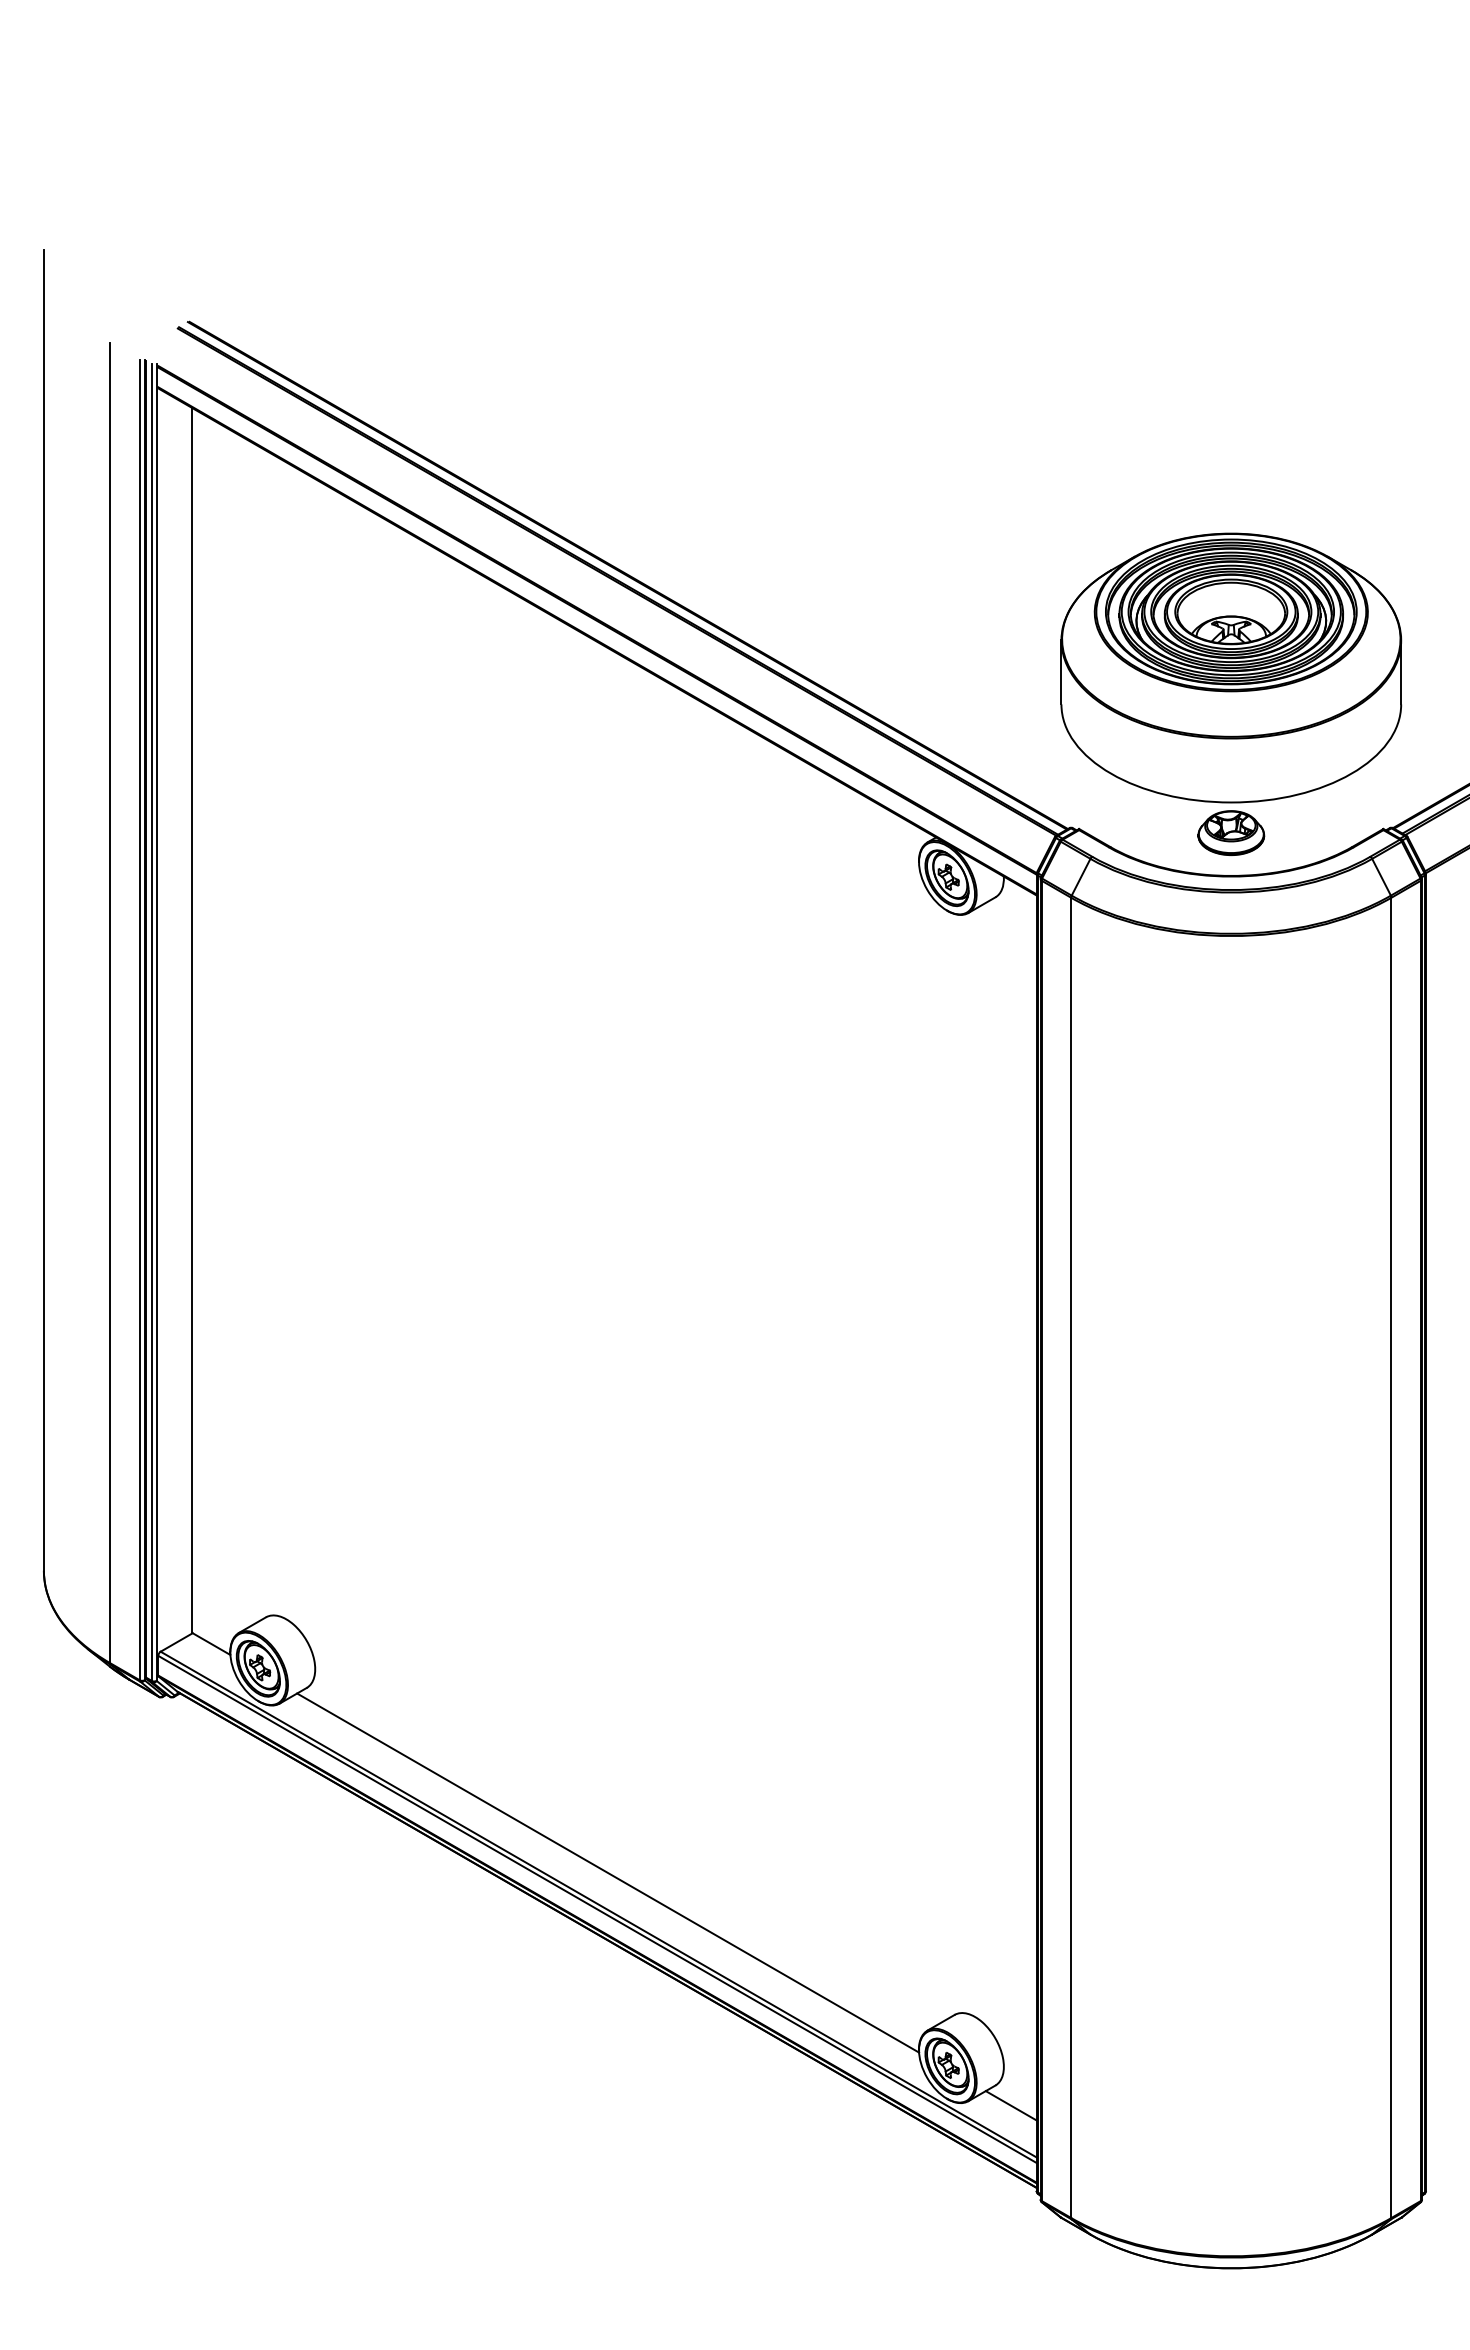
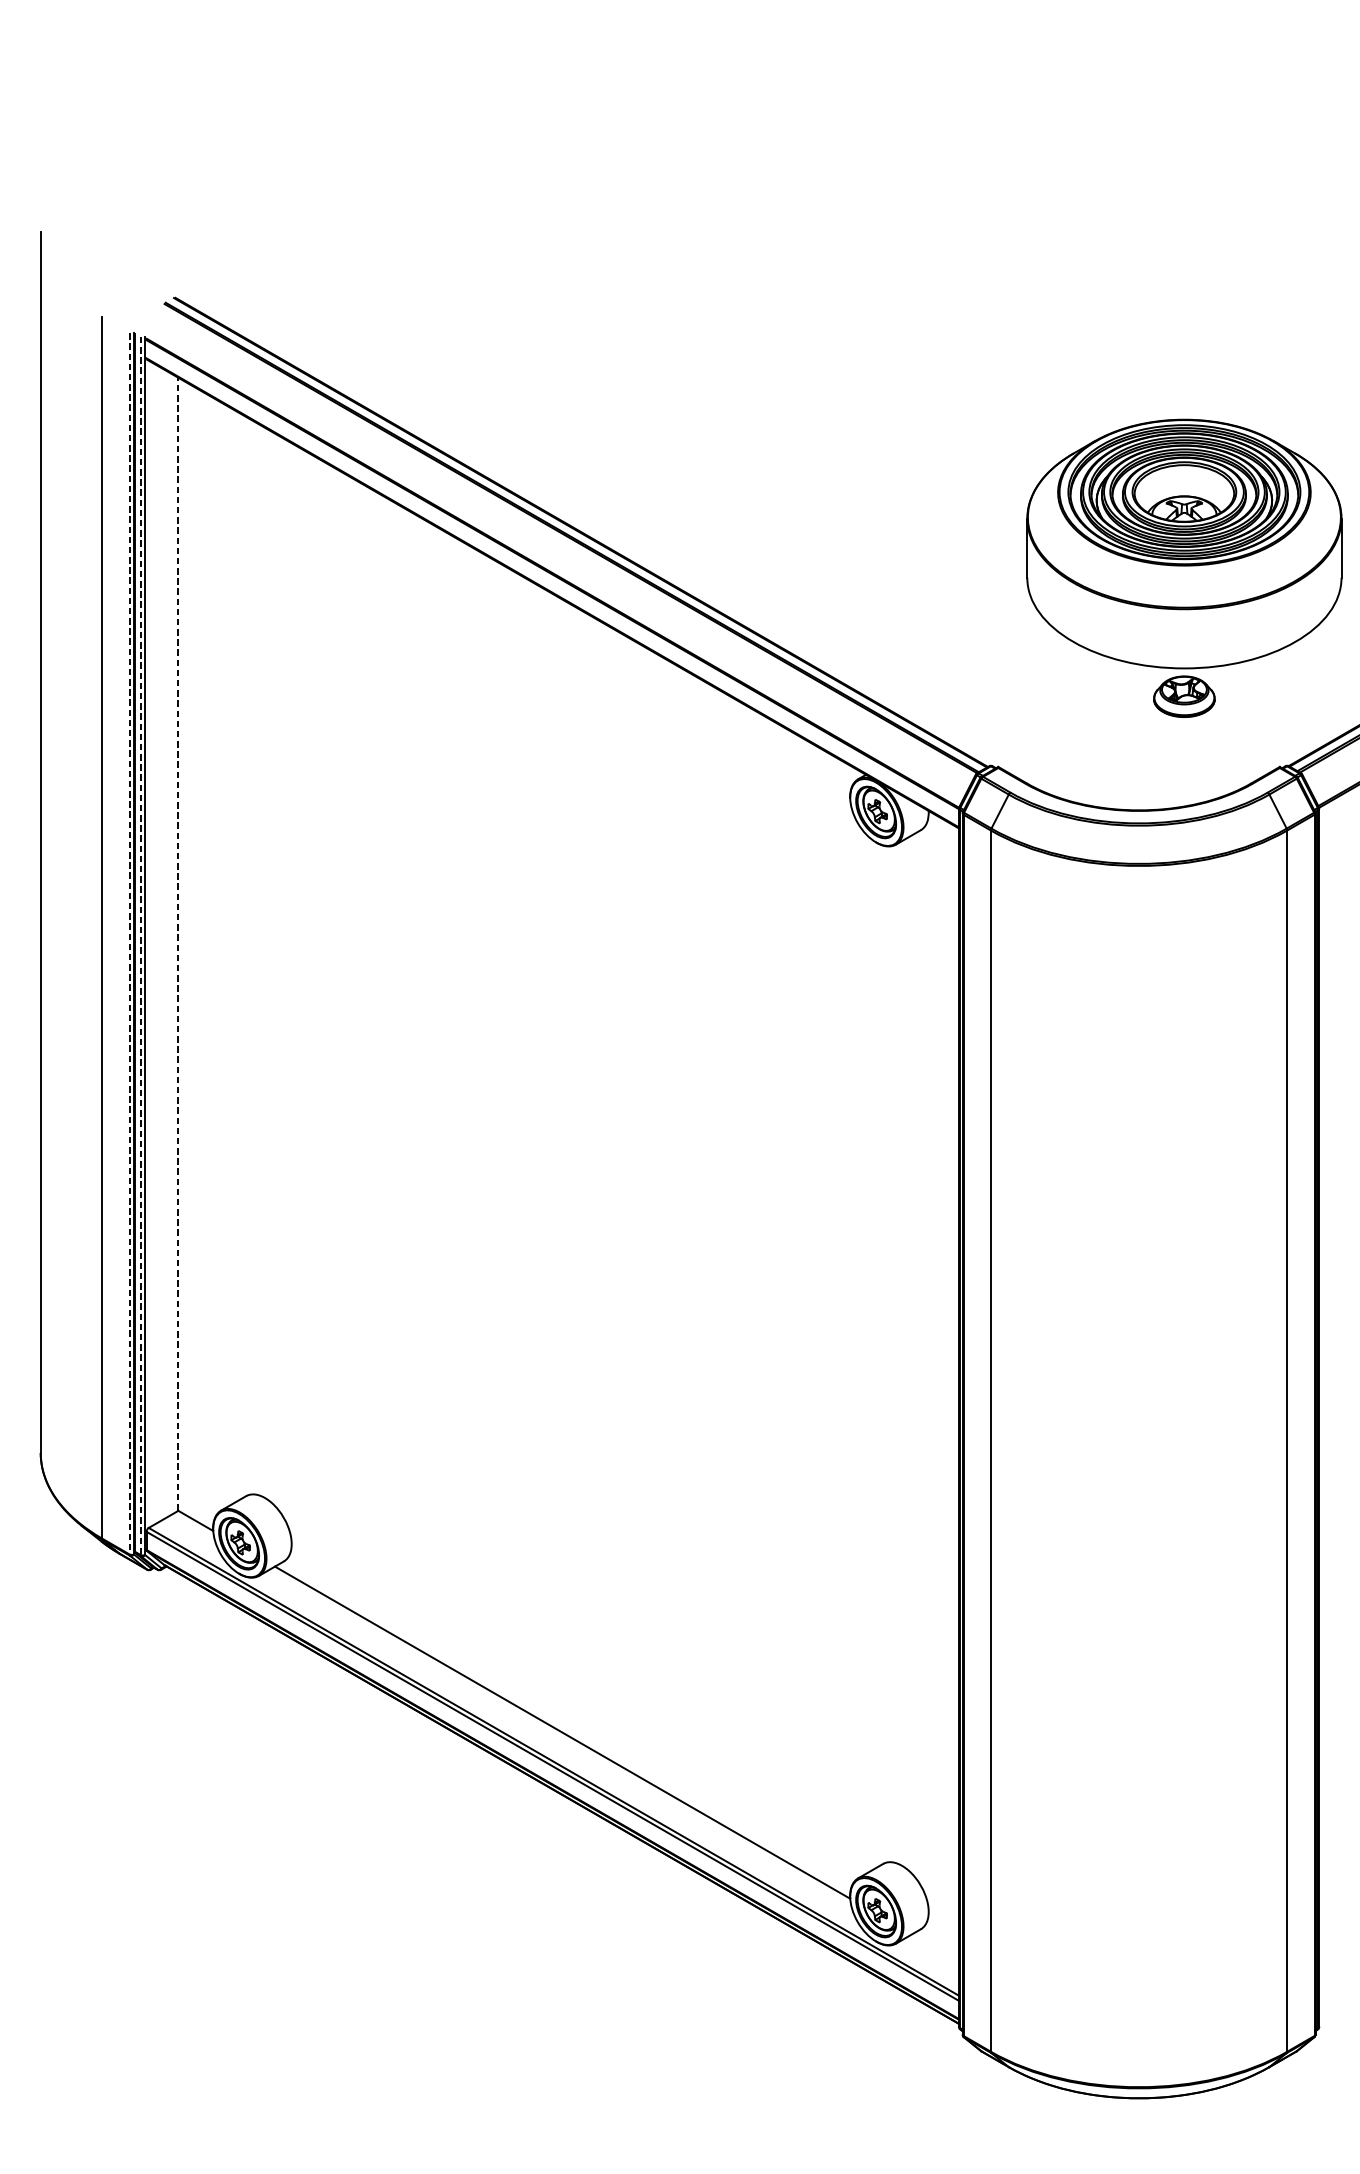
part: (1231, 693) -> (1184, 567), moved
line: (139, 1020) -> (129, 944), solid -> dashed
line: (192, 1020) -> (178, 944), solid -> dashed
line: (151, 1022) -> (140, 945), solid -> dashed
line: (1010, 2105) -> (934, 1947), removed

